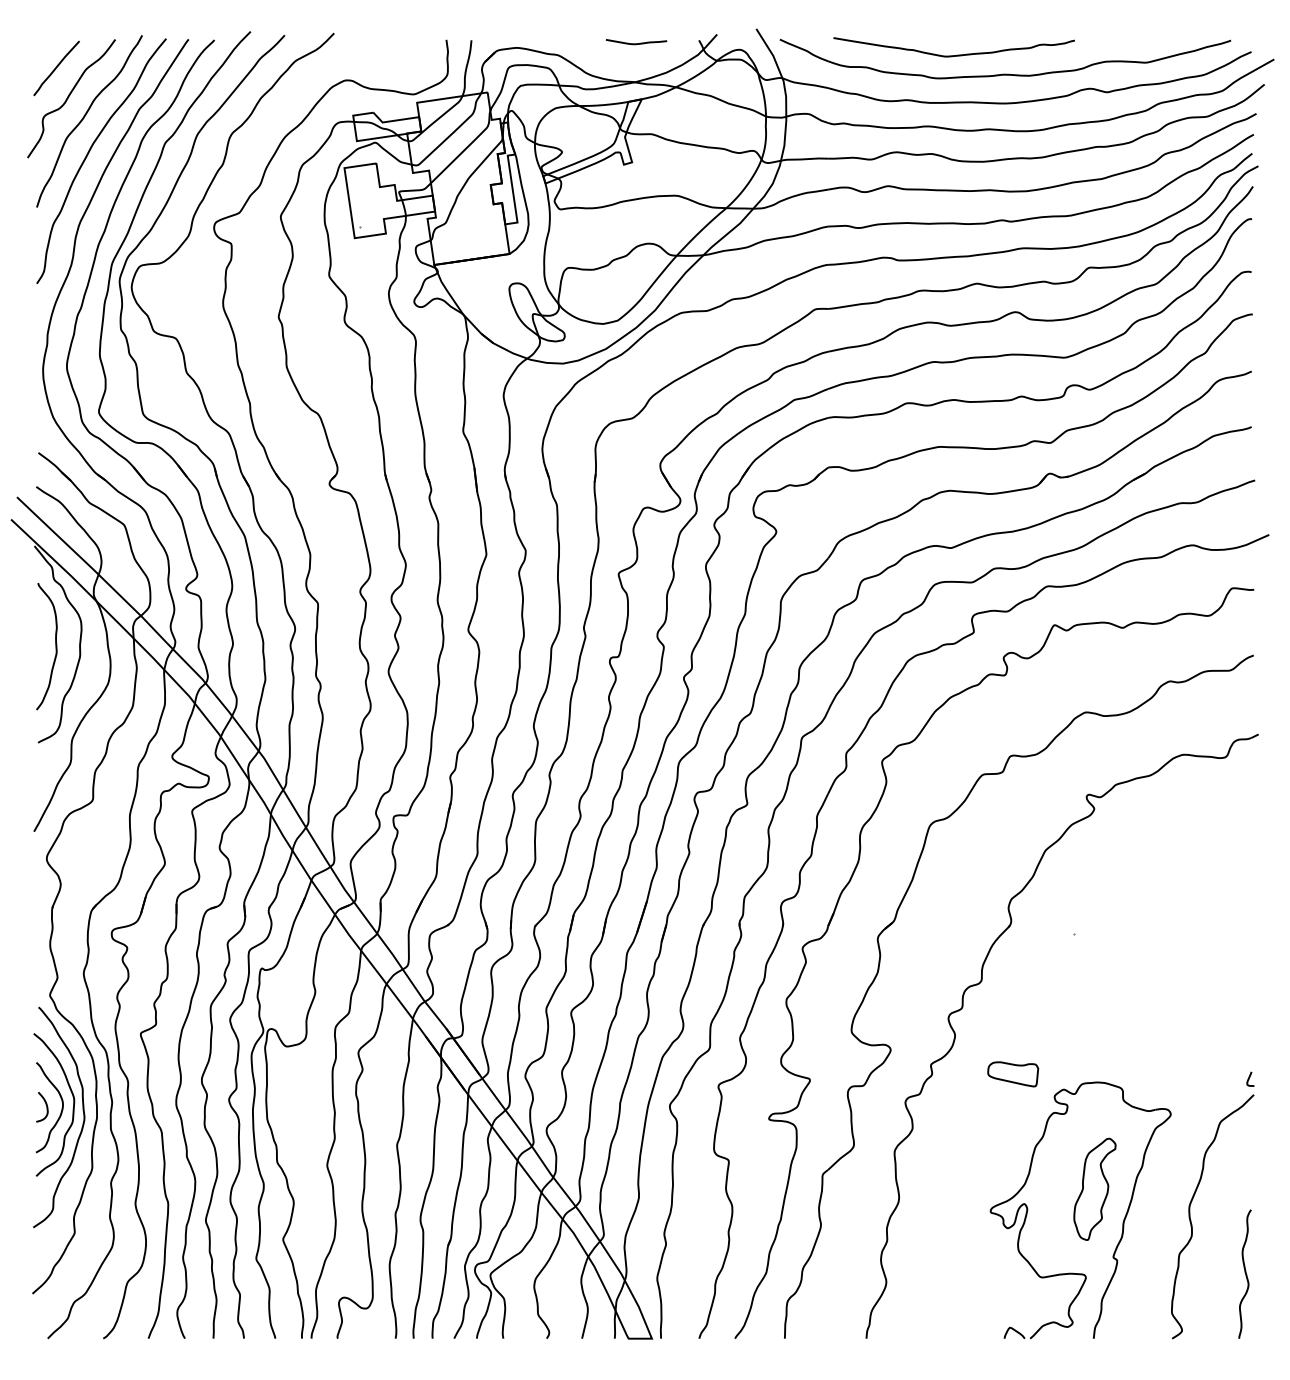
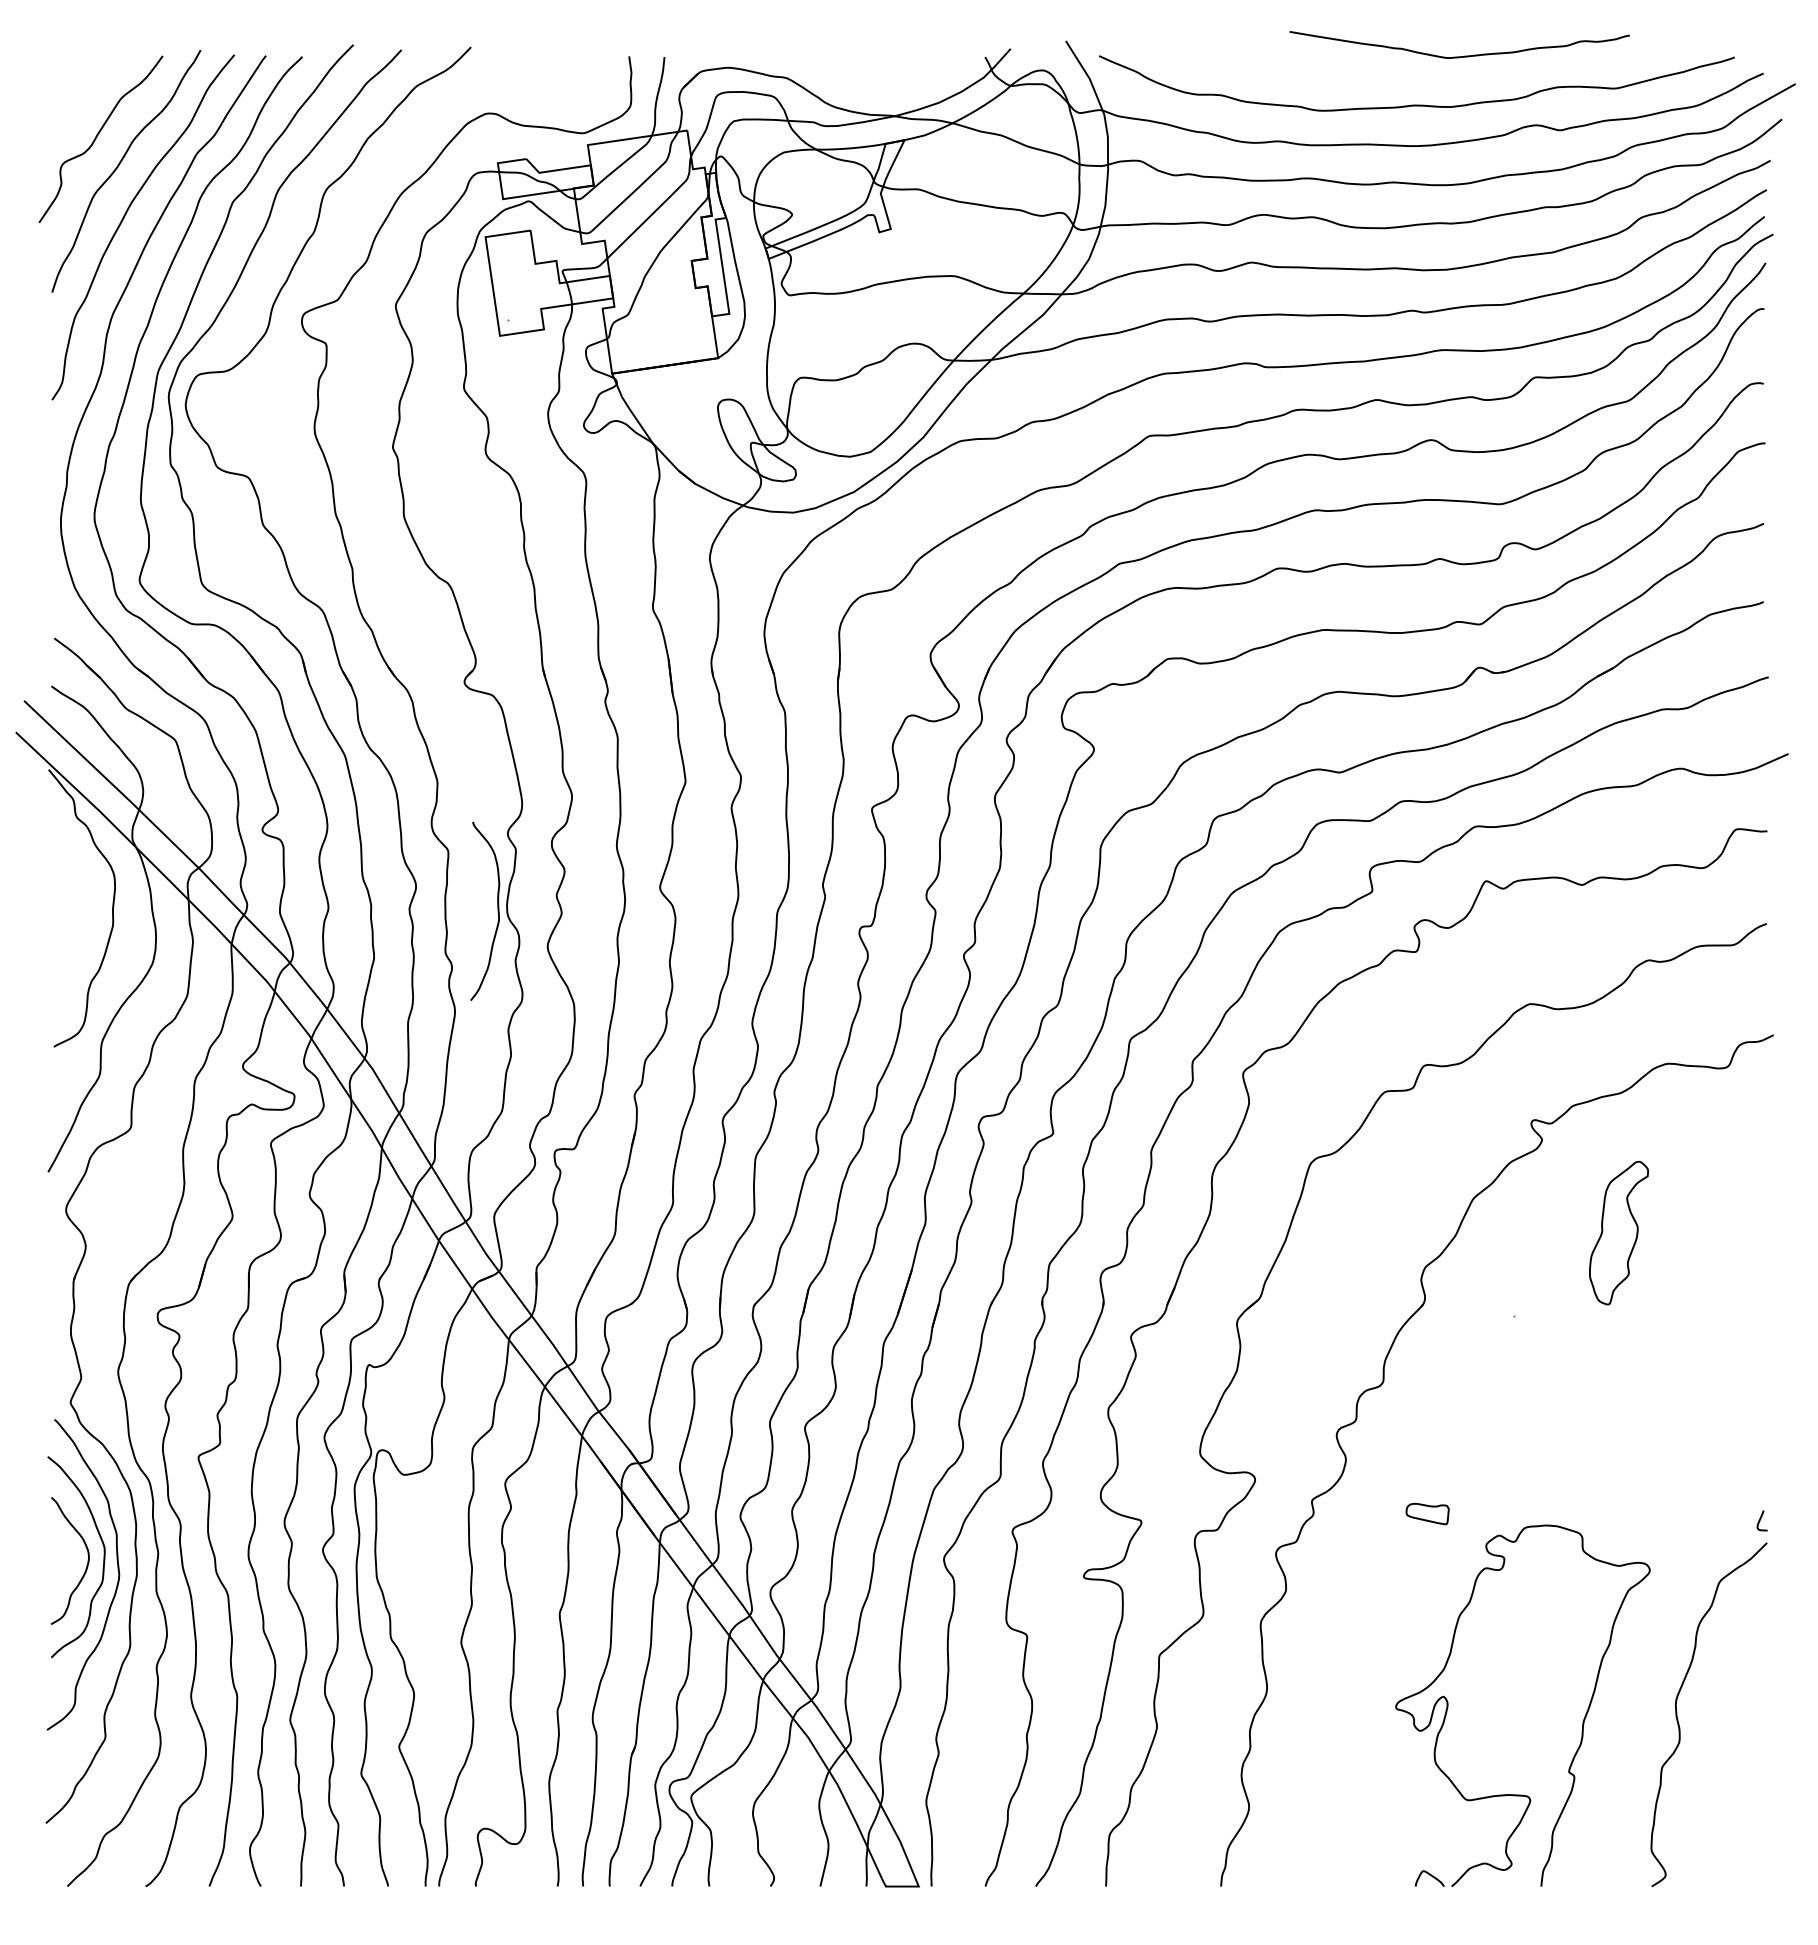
curve: (636, 43) -> (897, 61), removed
curve: (954, 55) -> (1459, 56), moved
curve: (56, 68) -> (79, 96), removed
curve: (55, 645) -> (497, 910), moved
part: (1012, 1073) -> (1427, 1513), size x0.6
curve: (46, 1107) -> (65, 1560), removed
part: (1095, 1188) -> (1619, 1232), moved
curve: (1245, 1273) -> (1754, 1794), removed

